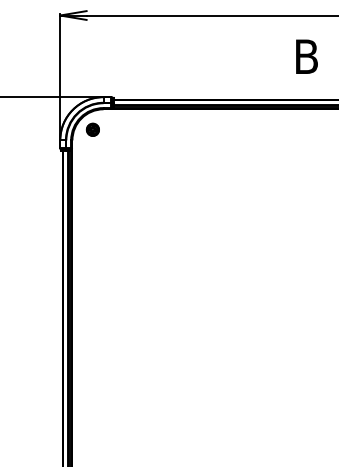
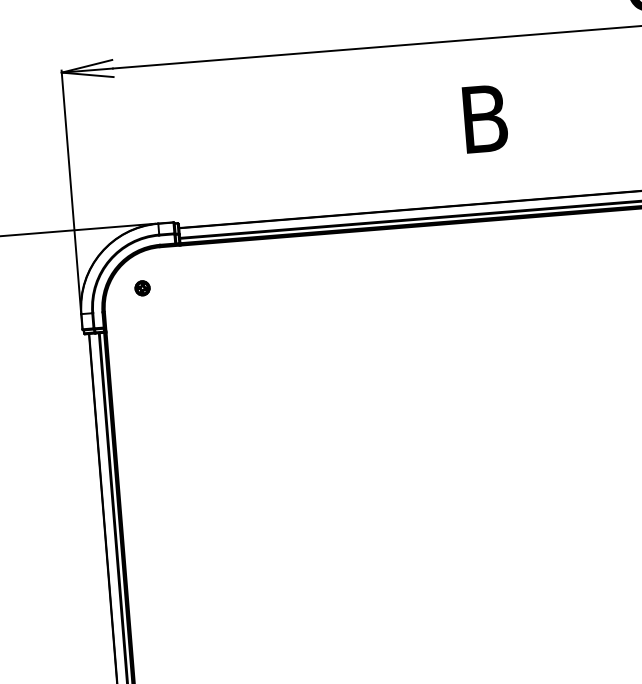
text: (306, 56) -> (484, 118), moved
part: (92, 129) -> (142, 287), size x0.6

